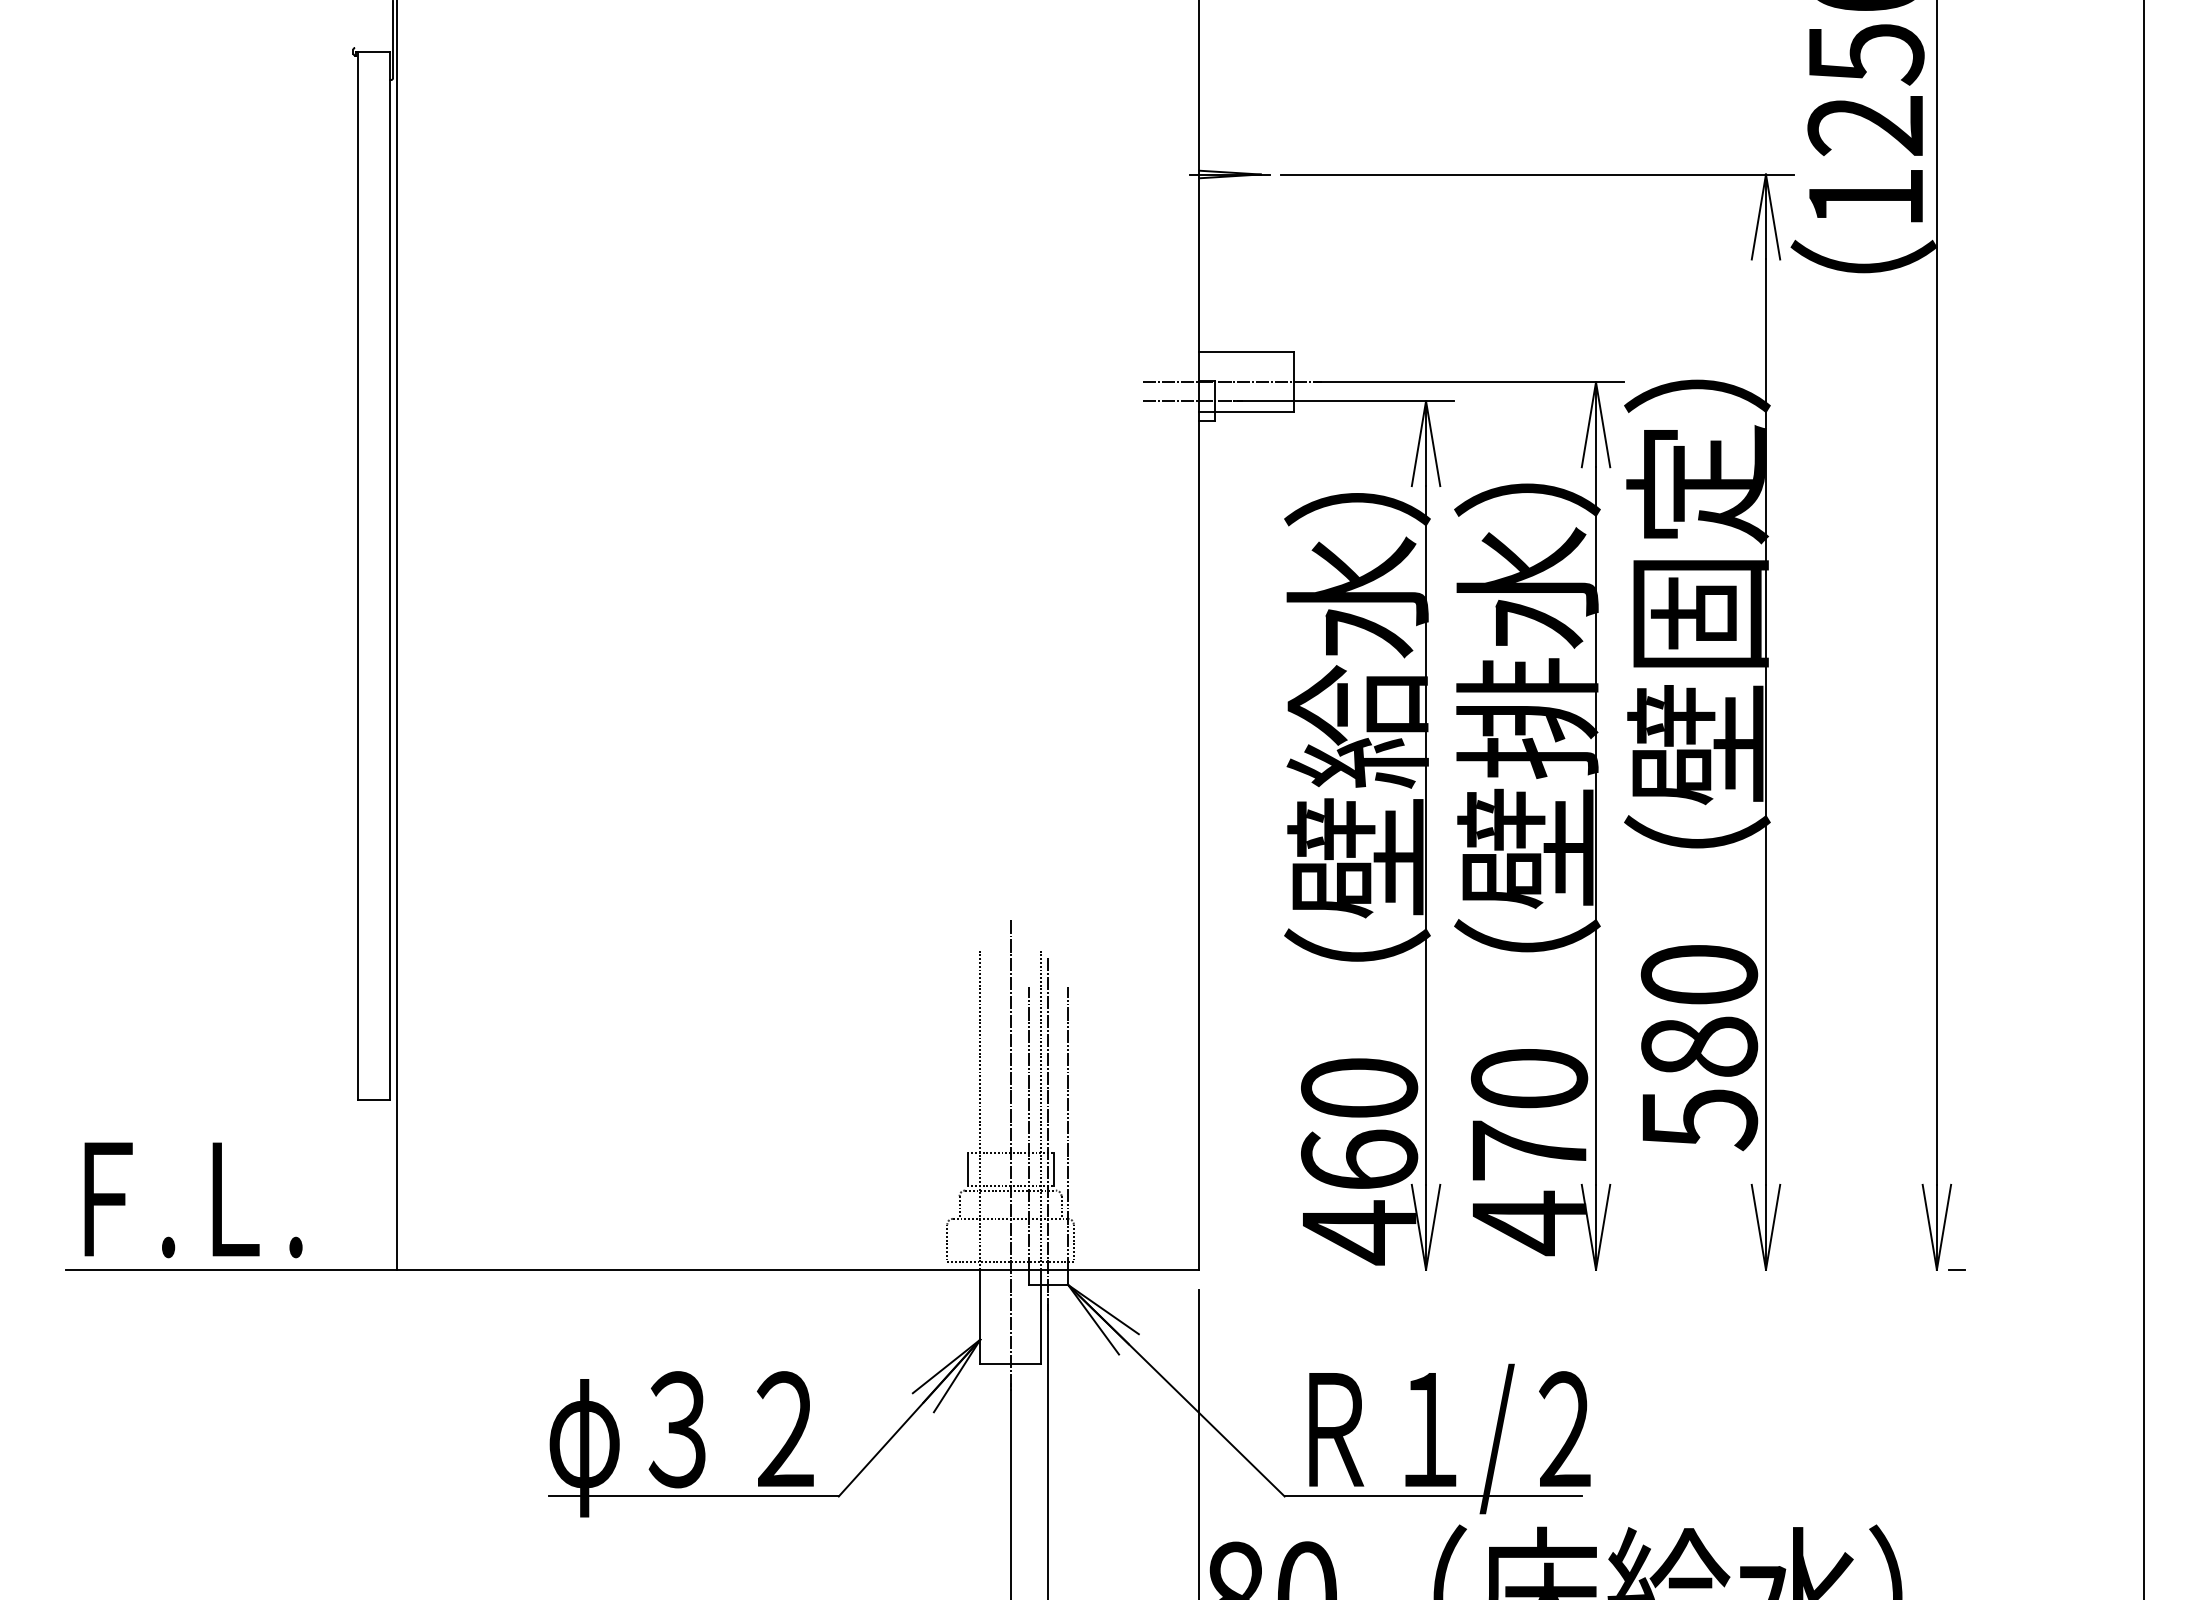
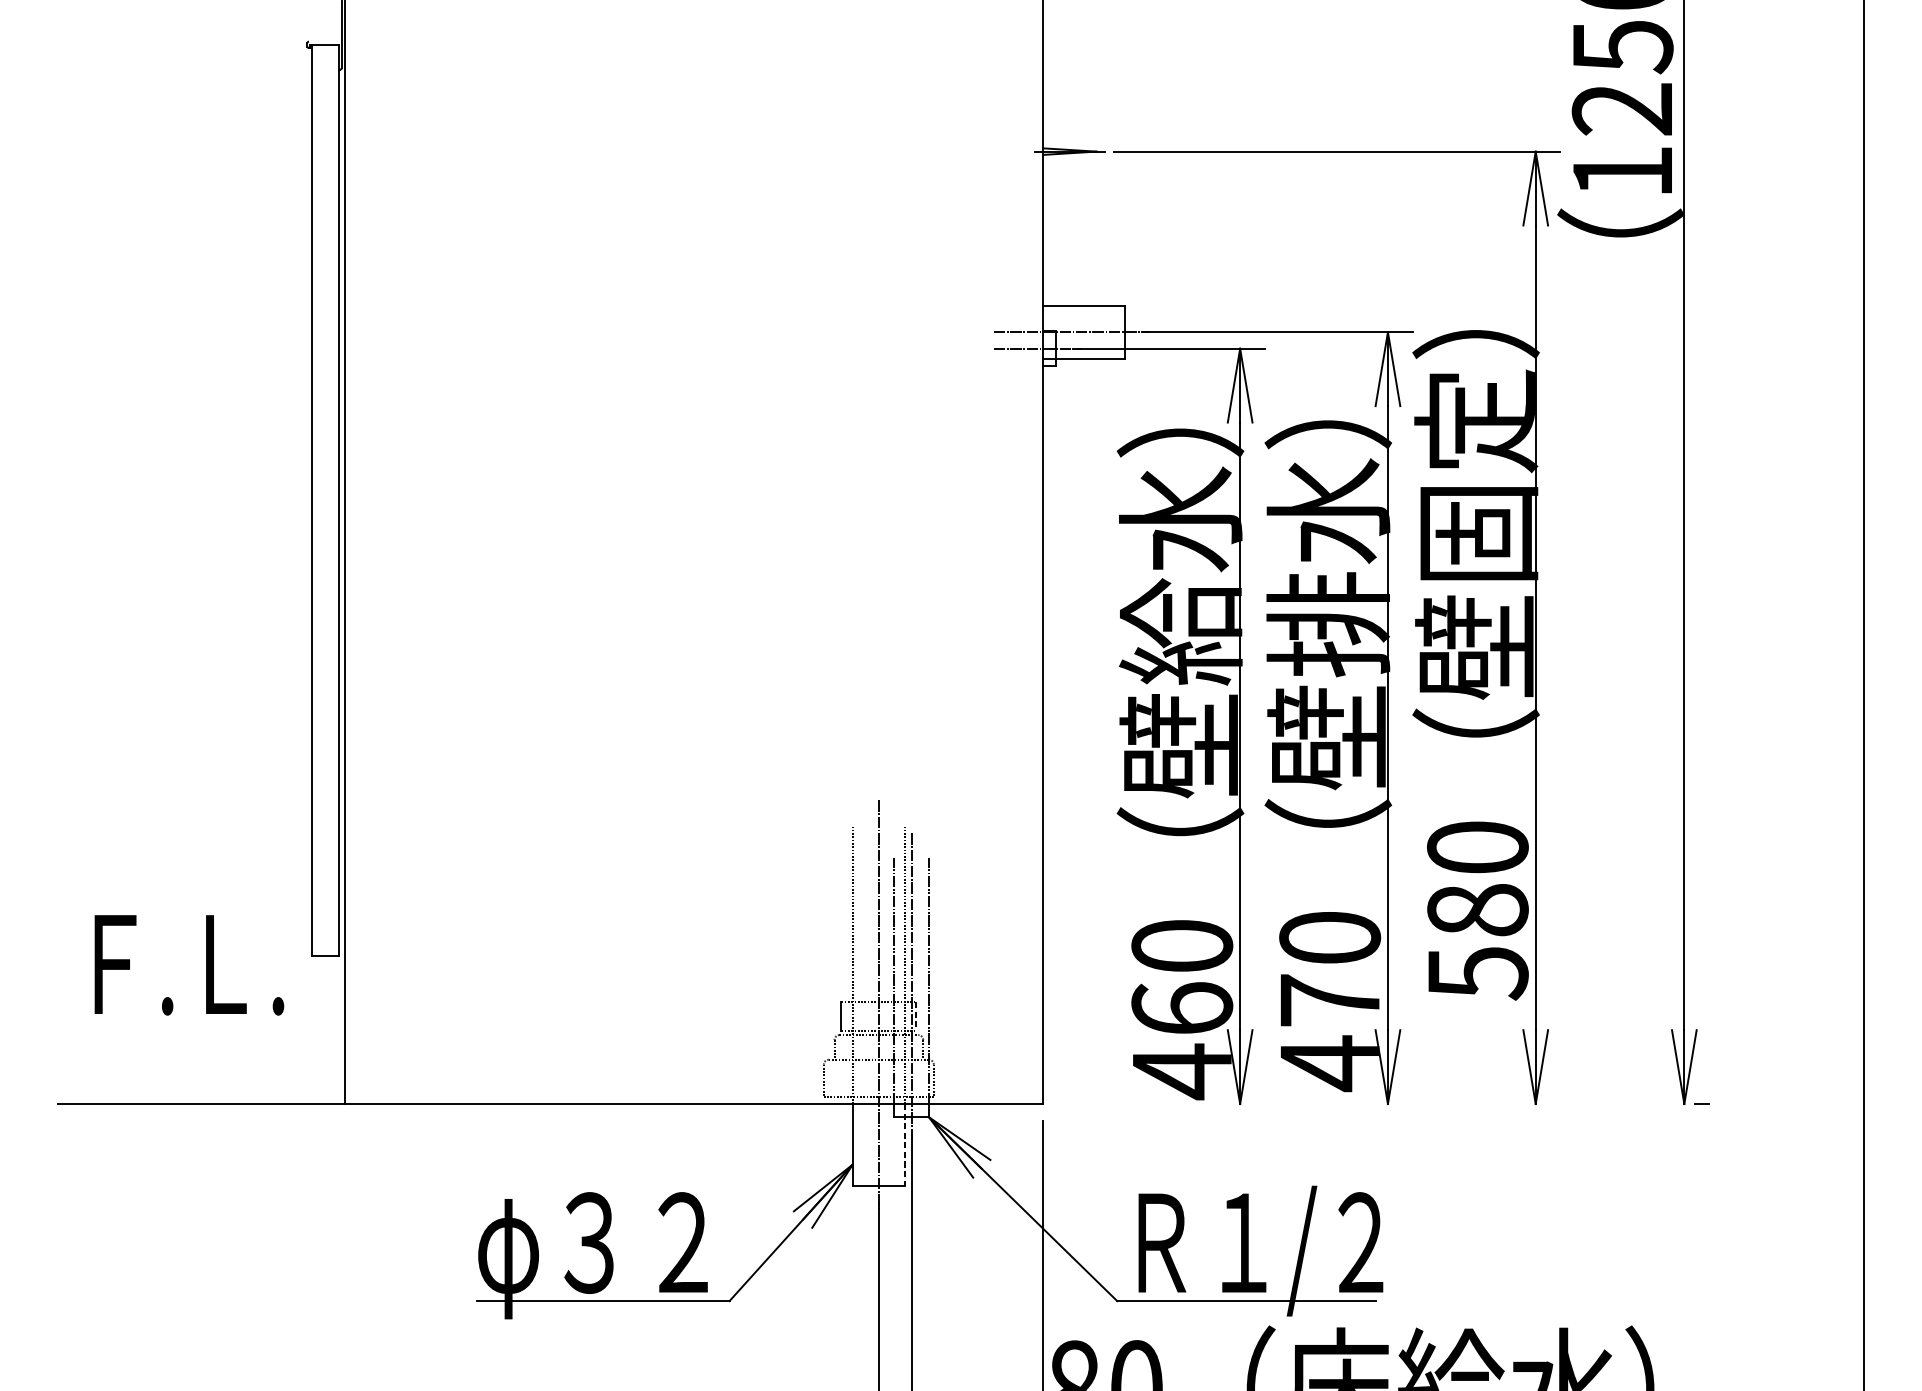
line: (1053, 1169) -> (916, 1016), solid -> dashed
text: (193, 1200) -> (189, 965), moved
line: (1040, 1317) -> (904, 1145), solid -> dashed

